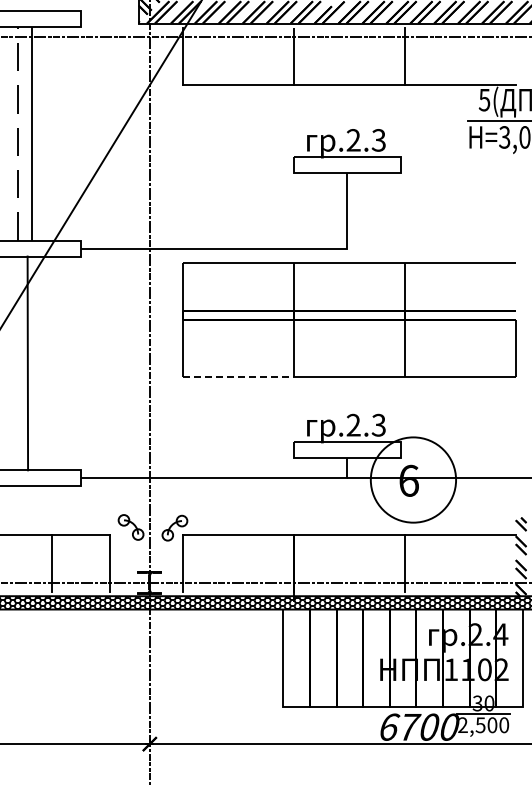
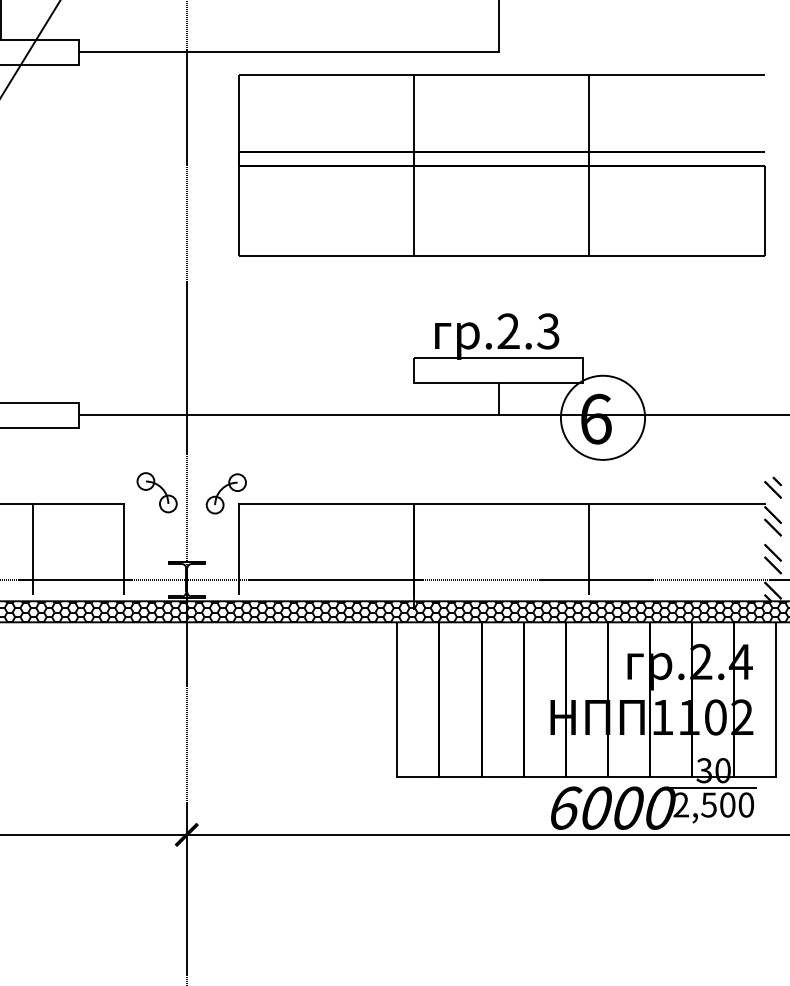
line: (238, 377) -> (326, 255), dashed -> solid
circle: (413, 479) -> (603, 417), size x0.62
text: (410, 726) -> (598, 807), 6700 -> 6000

